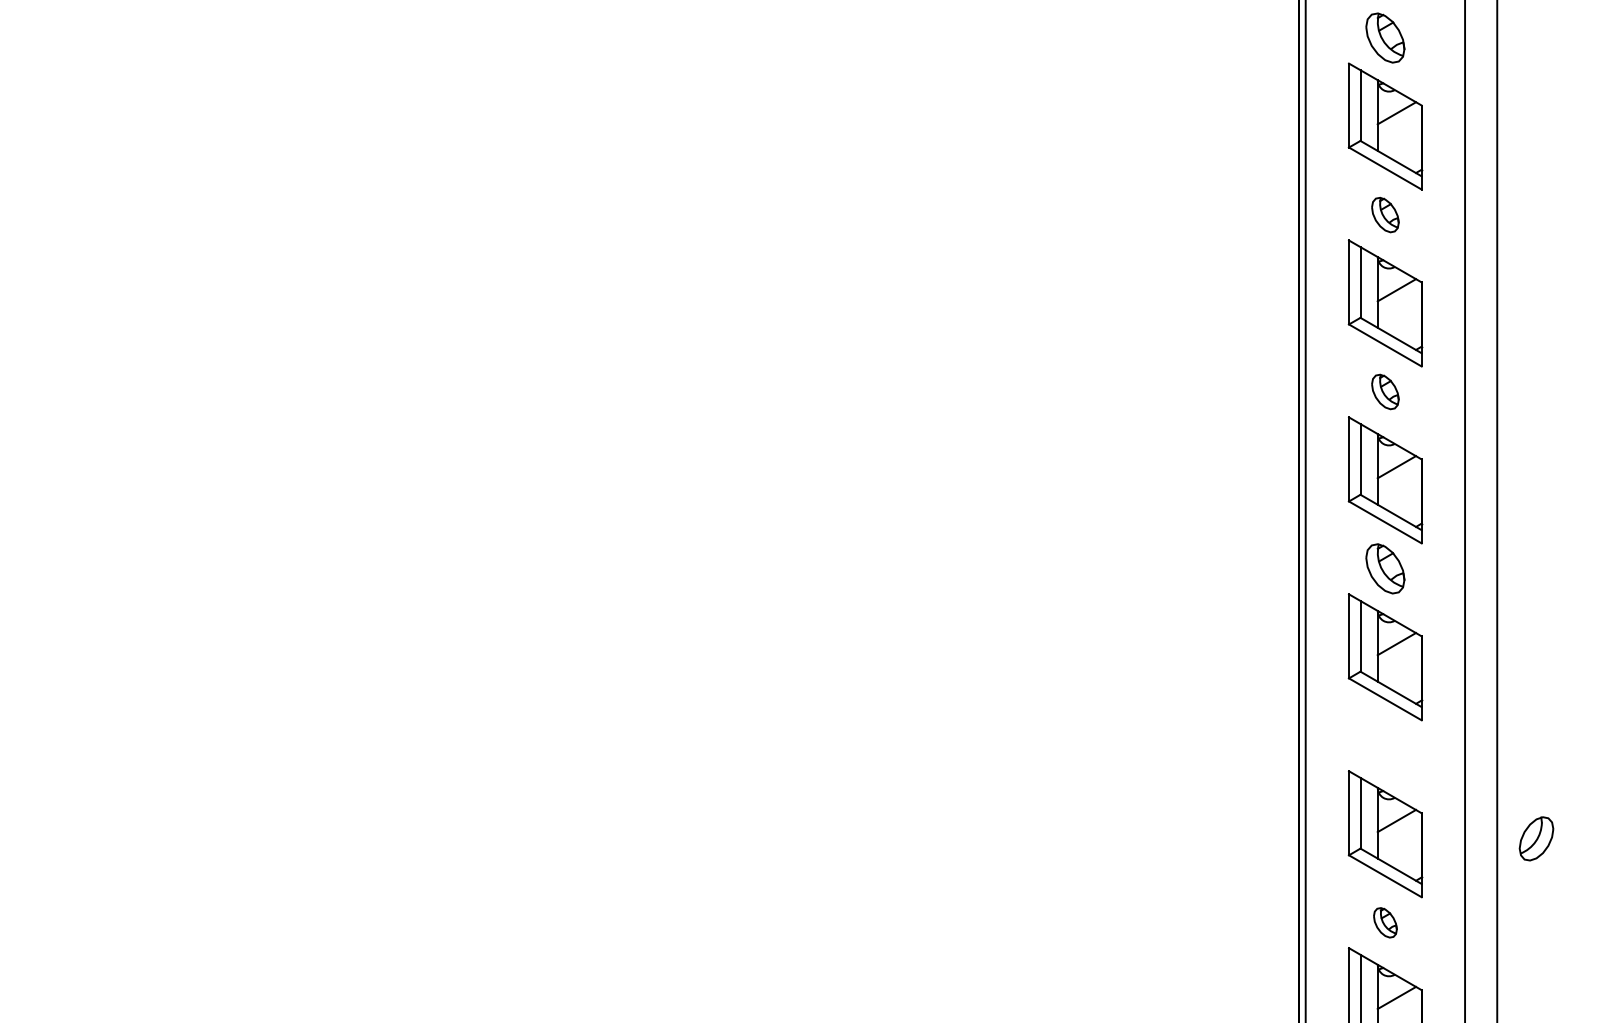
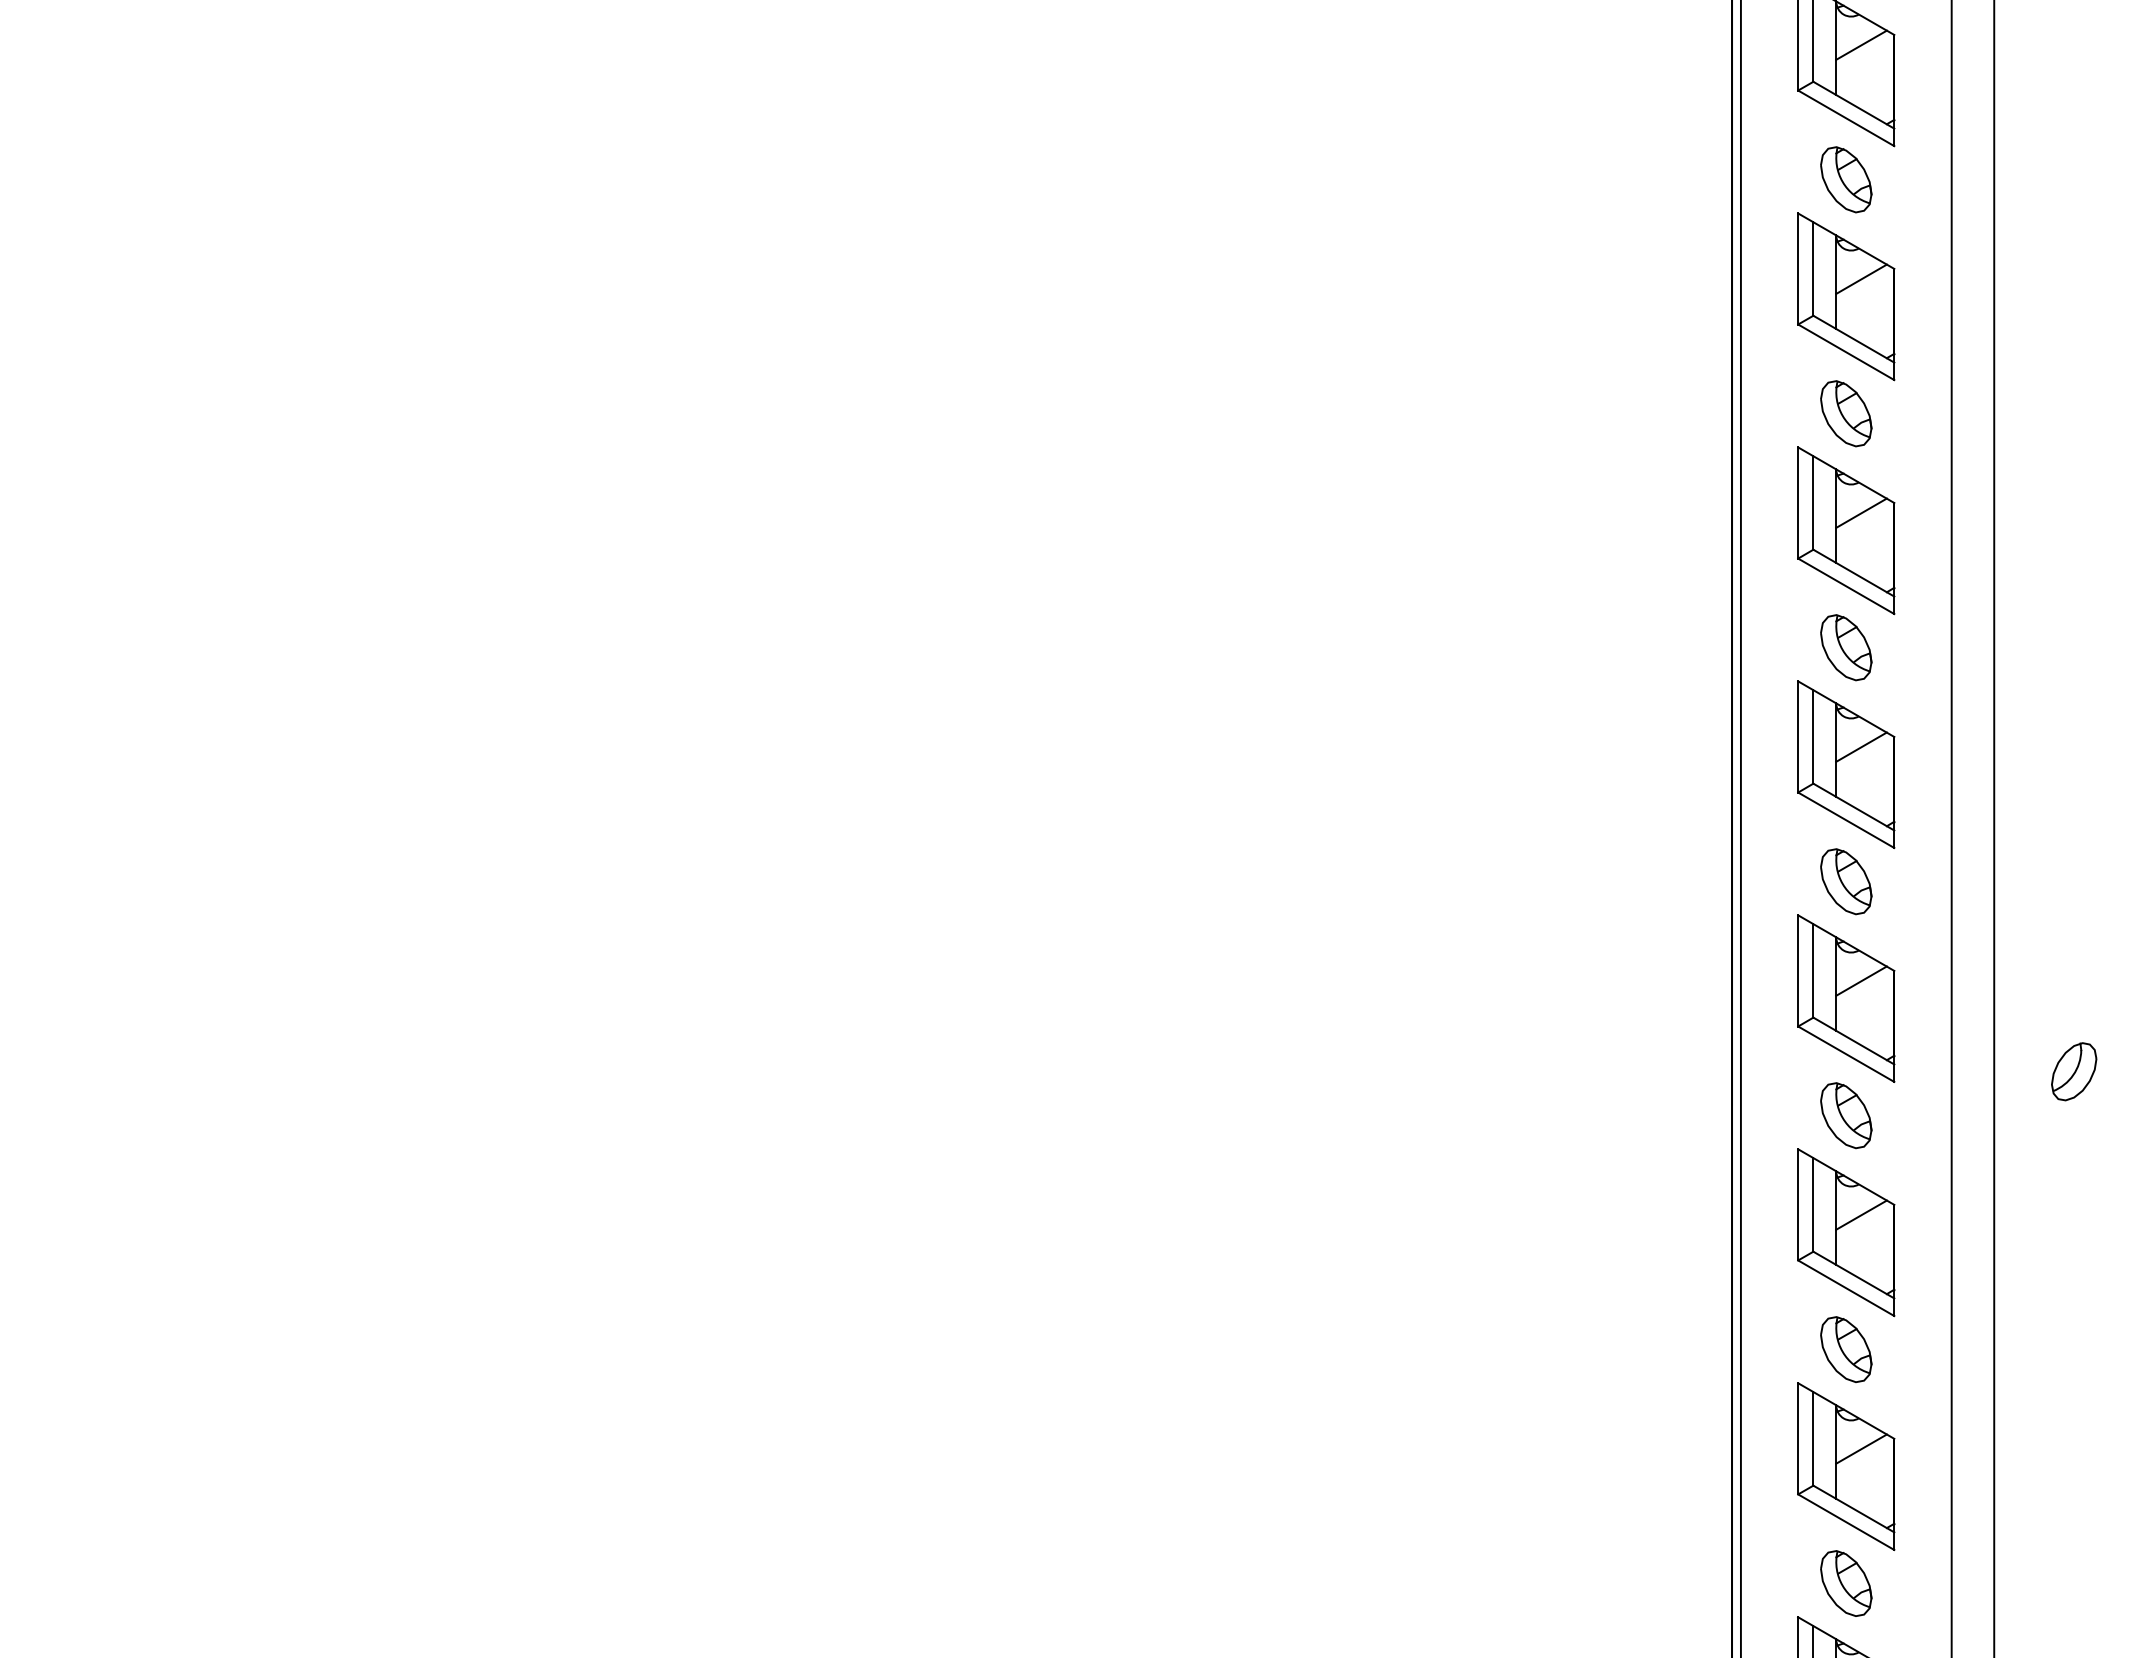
part: (1385, 214) -> (1846, 179), size x1.43
part: (1385, 391) -> (1846, 413), size x1.43
part: (1385, 745) -> (1846, 881), added
part: (1536, 838) -> (2074, 1071), moved
part: (1385, 922) -> (1846, 1115), size x1.67

